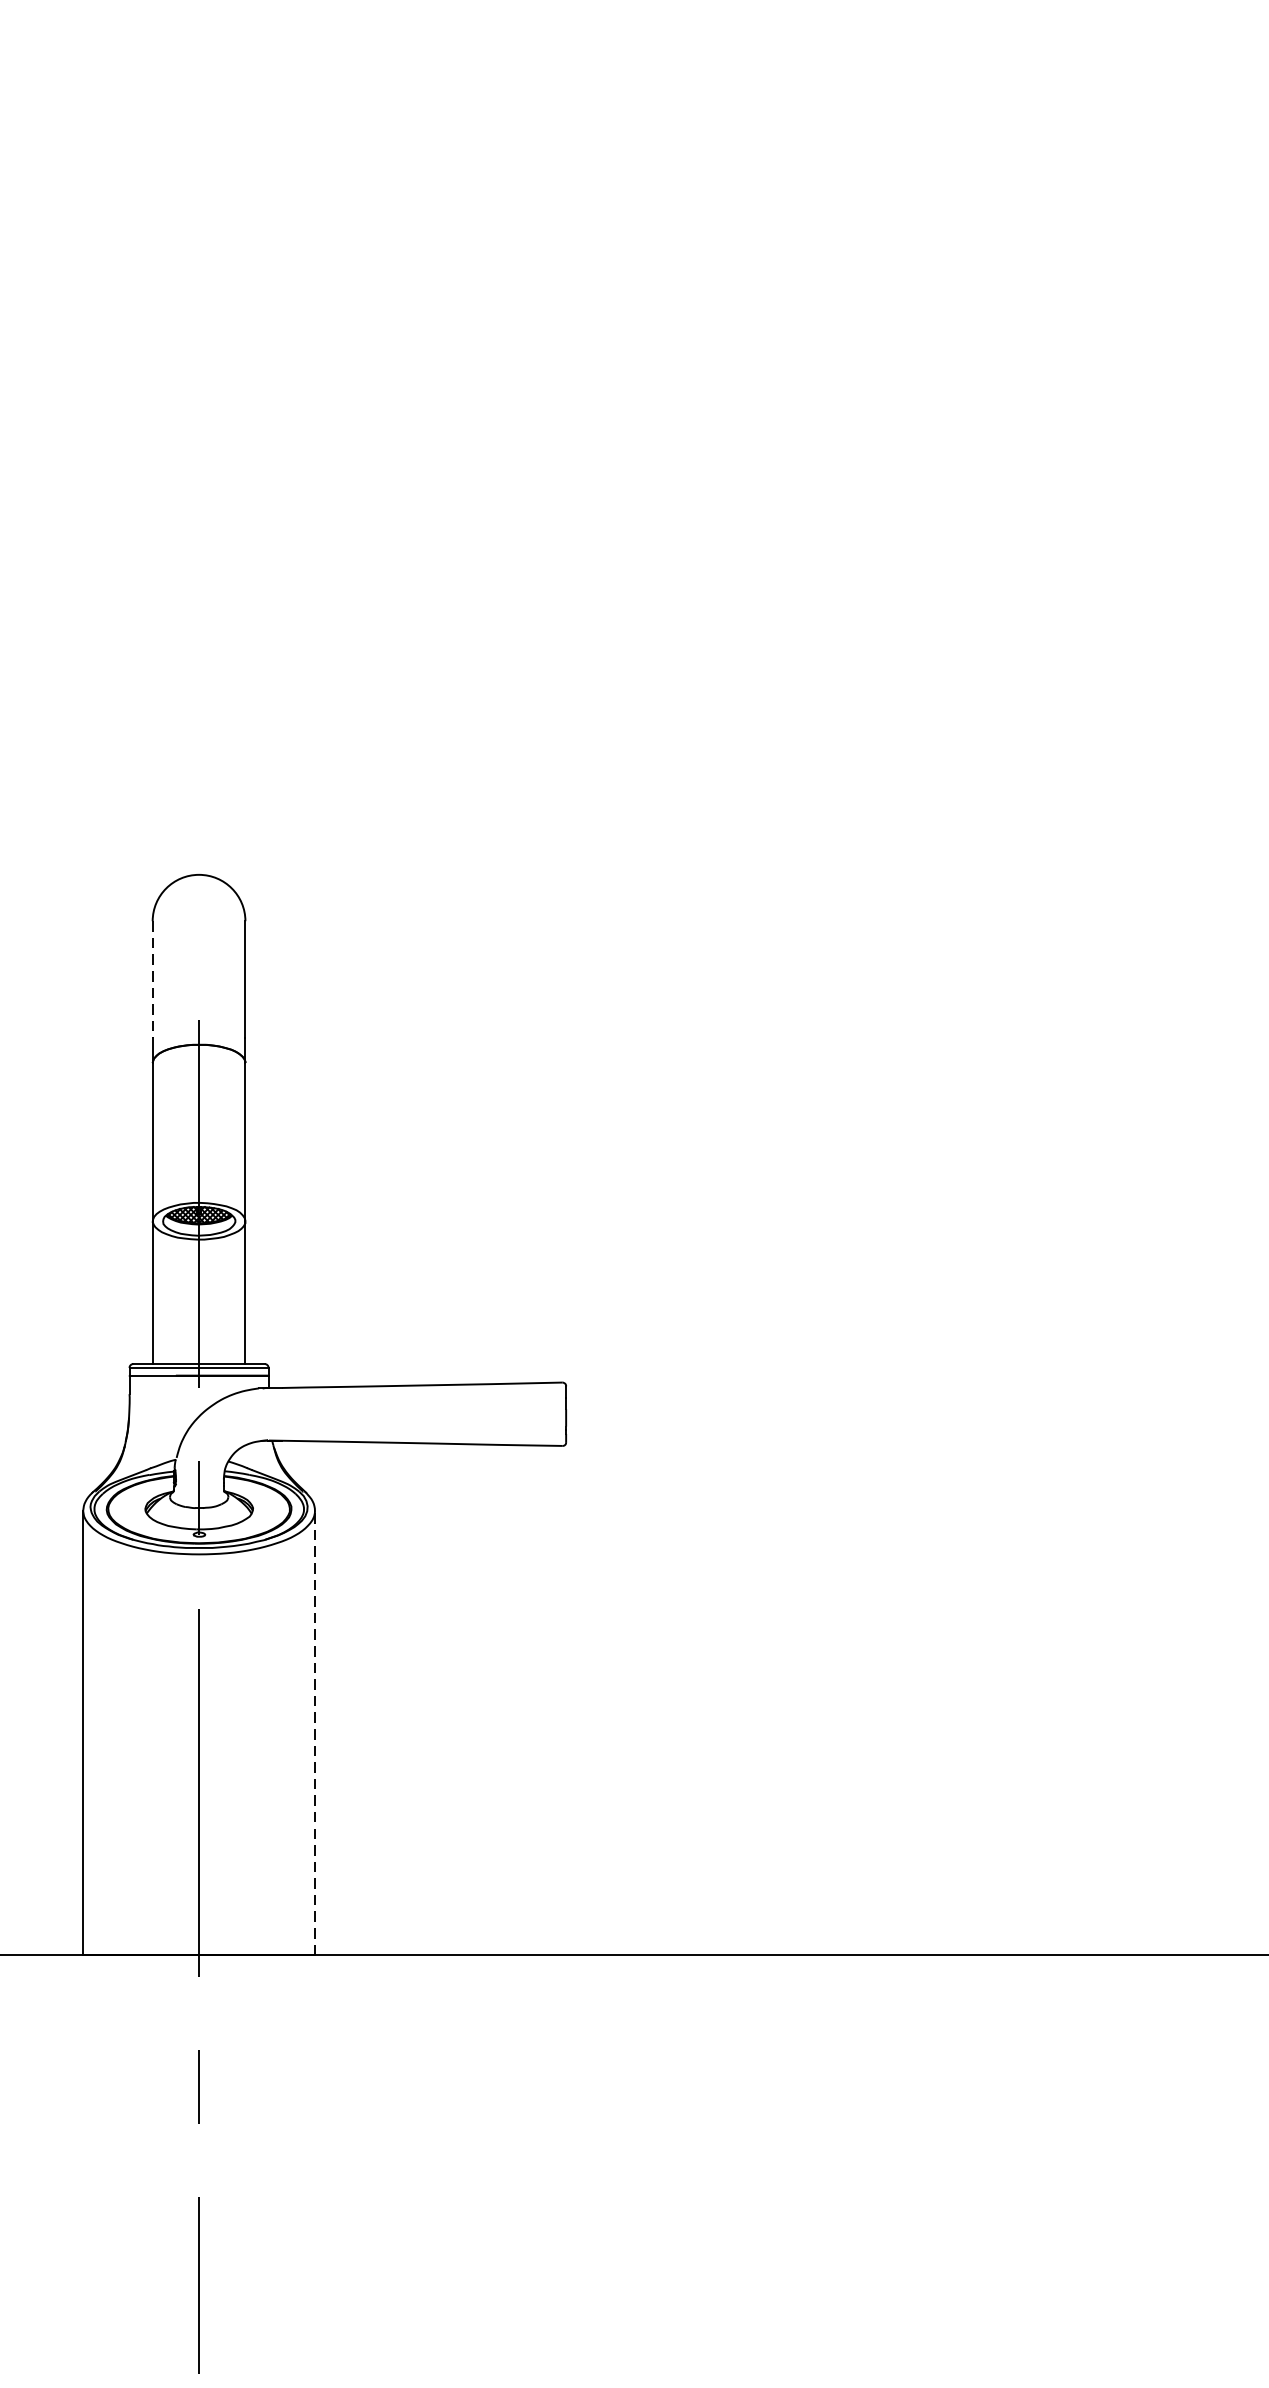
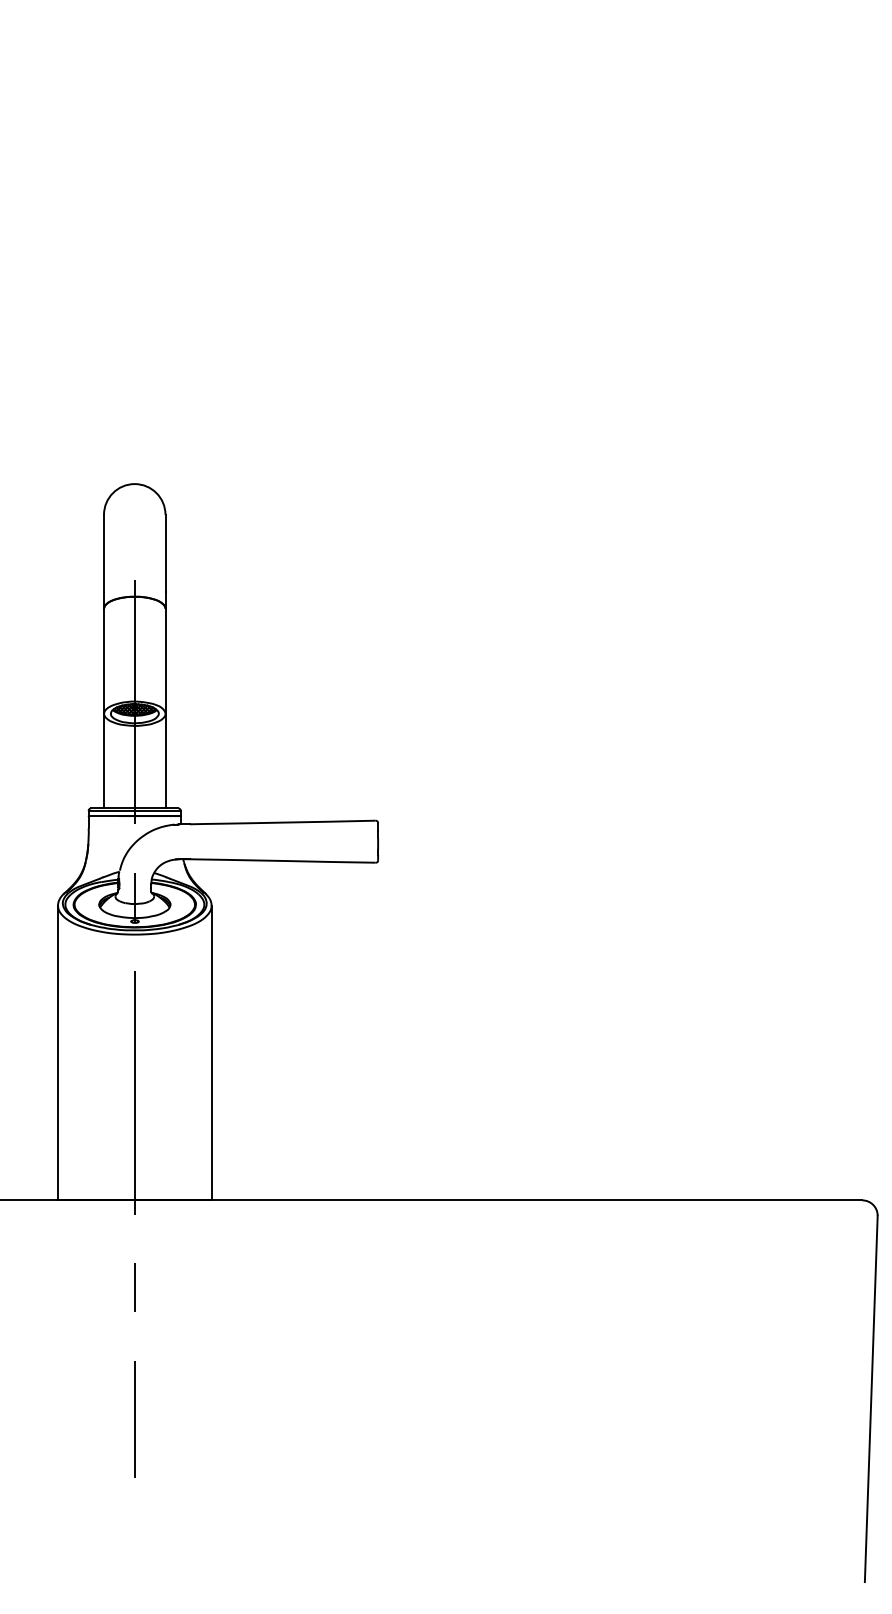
line: (153, 979) -> (104, 553), dashed -> solid
line: (314, 1732) -> (211, 1052), dashed -> solid

